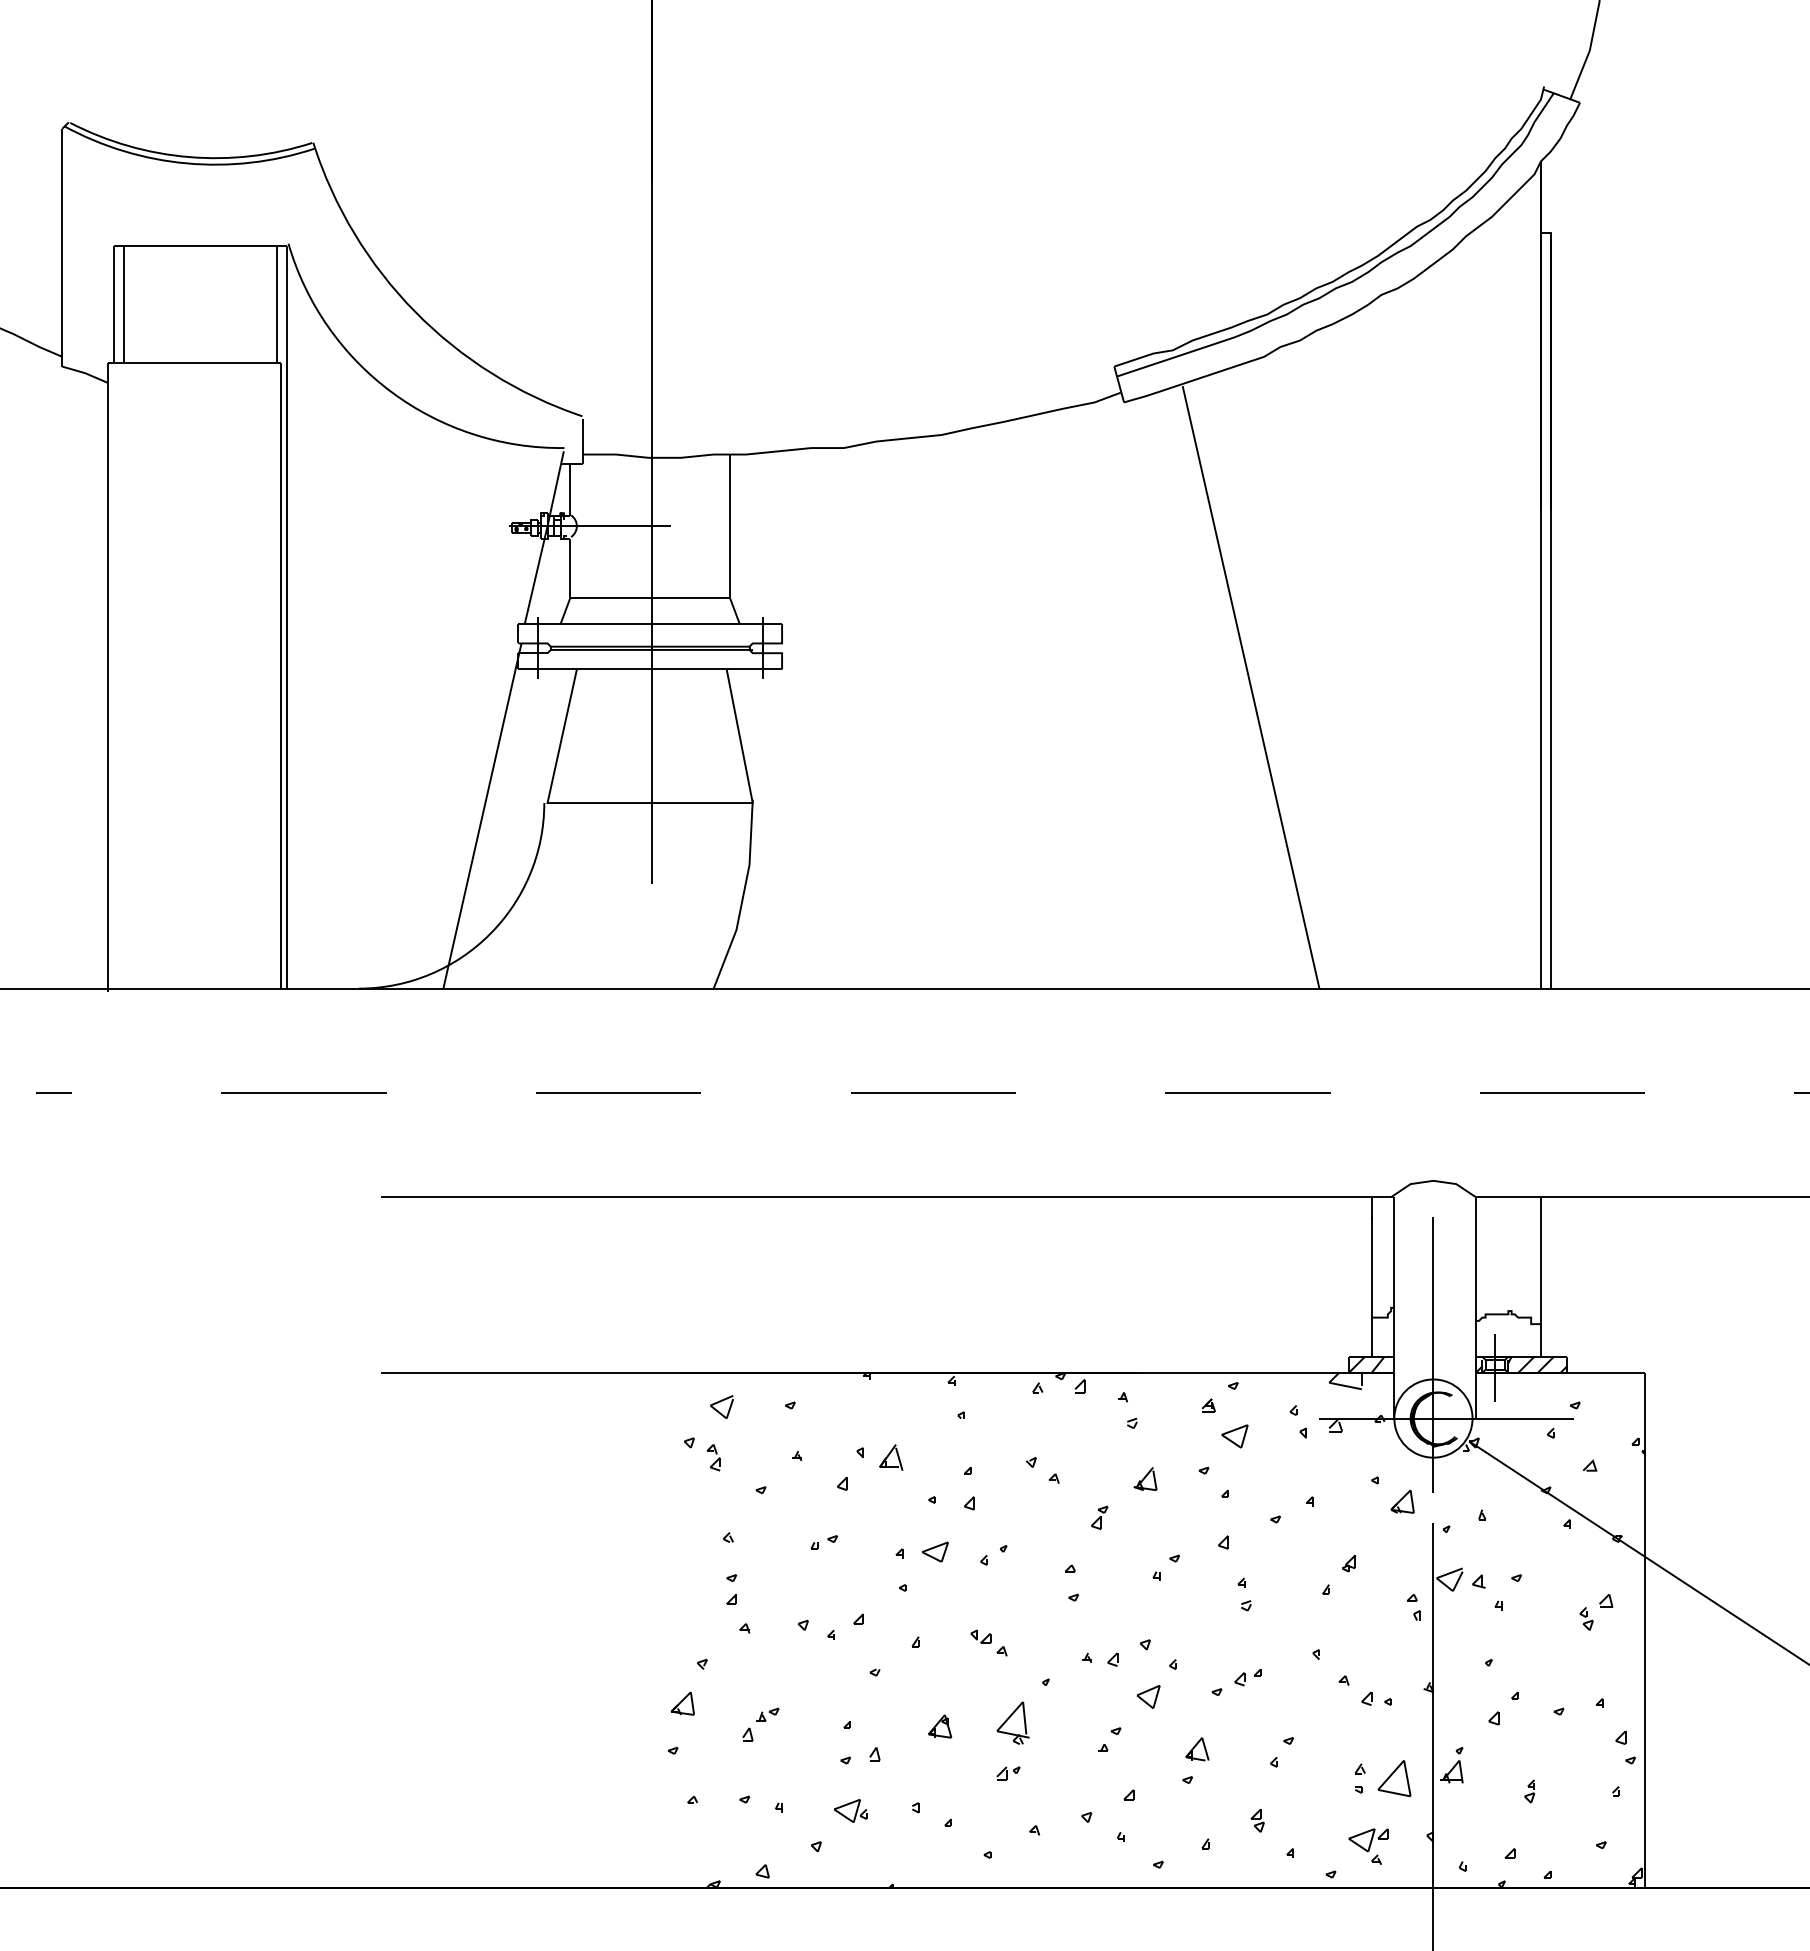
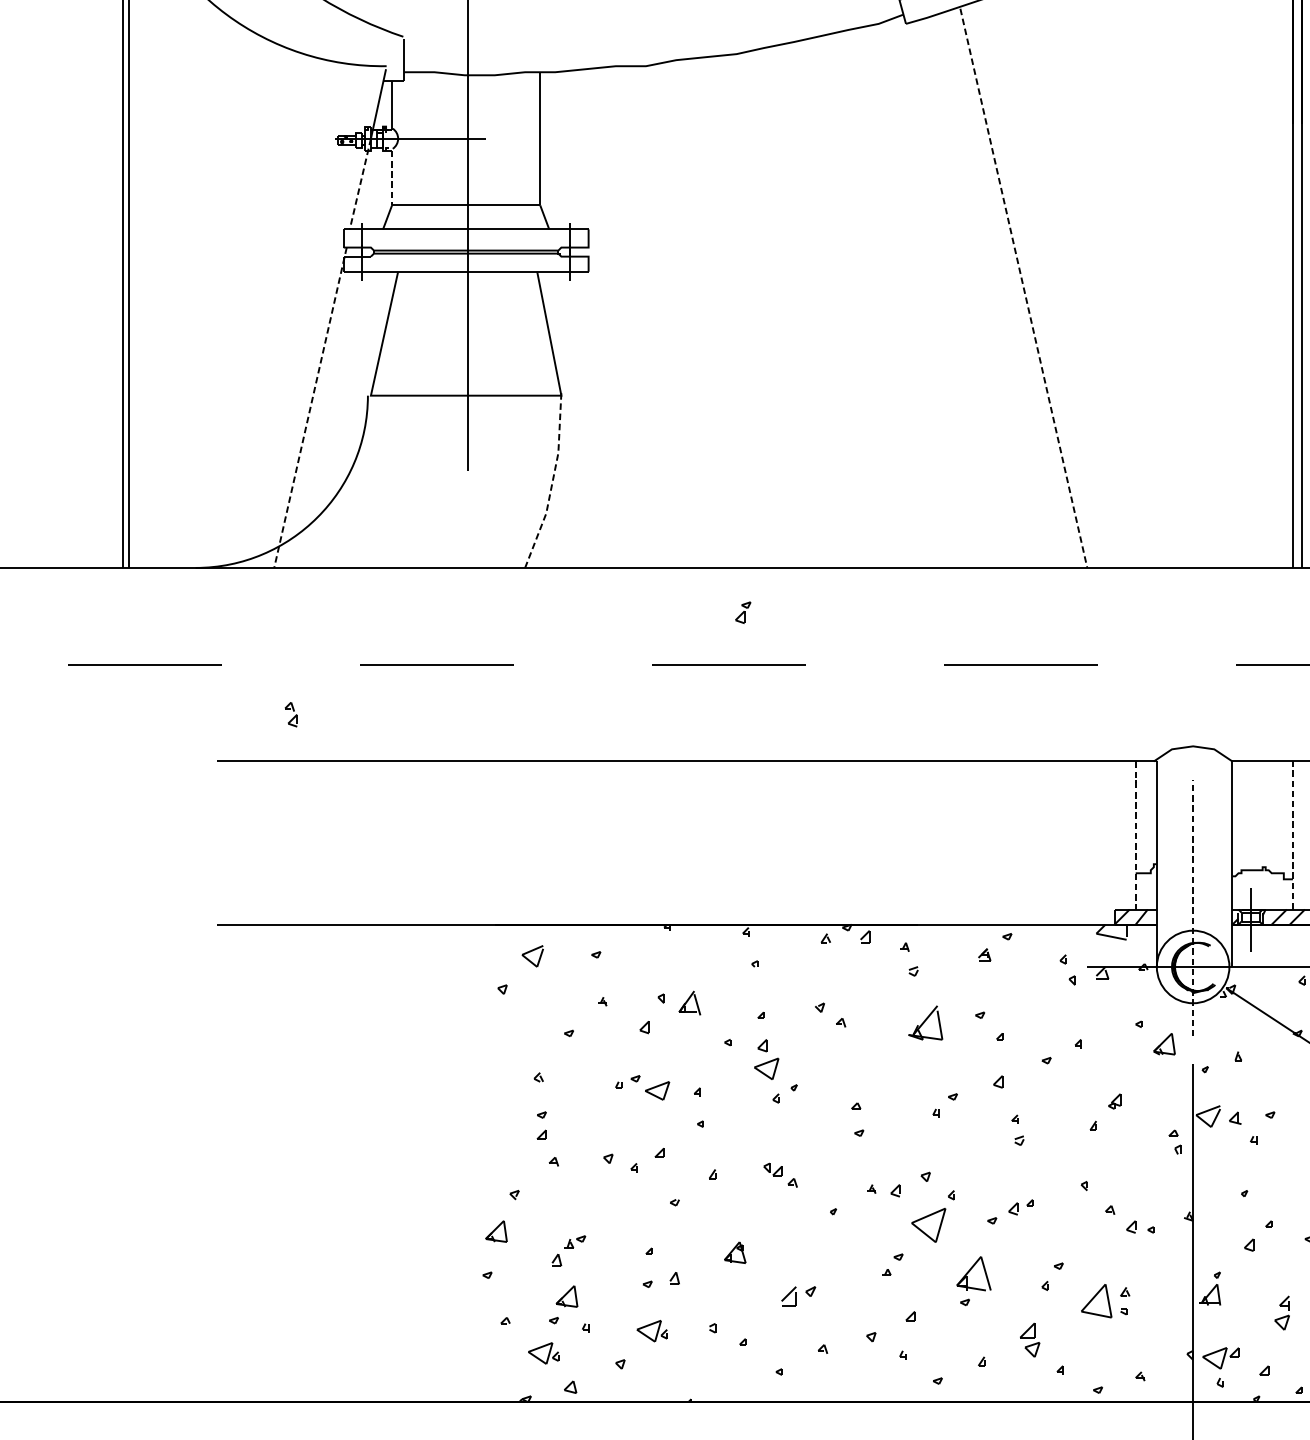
line: (570, 569) -> (392, 178), solid -> dashed
line: (536, 575) -> (360, 184), solid -> dashed
line: (1251, 687) -> (1024, 288), solid -> dashed
line: (482, 816) -> (310, 408), solid -> dashed
line: (743, 896) -> (552, 482), solid -> dashed
line: (1371, 1276) -> (1135, 835), solid -> dashed
line: (1540, 1276) -> (1292, 835), solid -> dashed
line: (1433, 1354) -> (1193, 907), solid -> dashed
part: (1234, 1436) -> (766, 1068), moved
part: (713, 1457) -> (291, 714), moved
part: (1145, 1478) -> (925, 1022), size x1.6
part: (1099, 1517) -> (743, 612), moved
part: (935, 1551) -> (657, 1090), moved
part: (1148, 1696) -> (928, 1224), size x1.6
part: (1012, 1722) -> (802, 1249), removed
part: (1197, 1749) -> (974, 1274), size x1.6
part: (758, 1773) -> (566, 1296), added
part: (1008, 1773) -> (798, 1296), size x1.6
part: (1394, 1778) -> (1096, 1301), moved
part: (1529, 1791) -> (1282, 1313), size x1.6
part: (1257, 1820) -> (1029, 1339), size x1.6
part: (733, 1834) -> (543, 1352), added
part: (1368, 1840) -> (1221, 1358), moved

